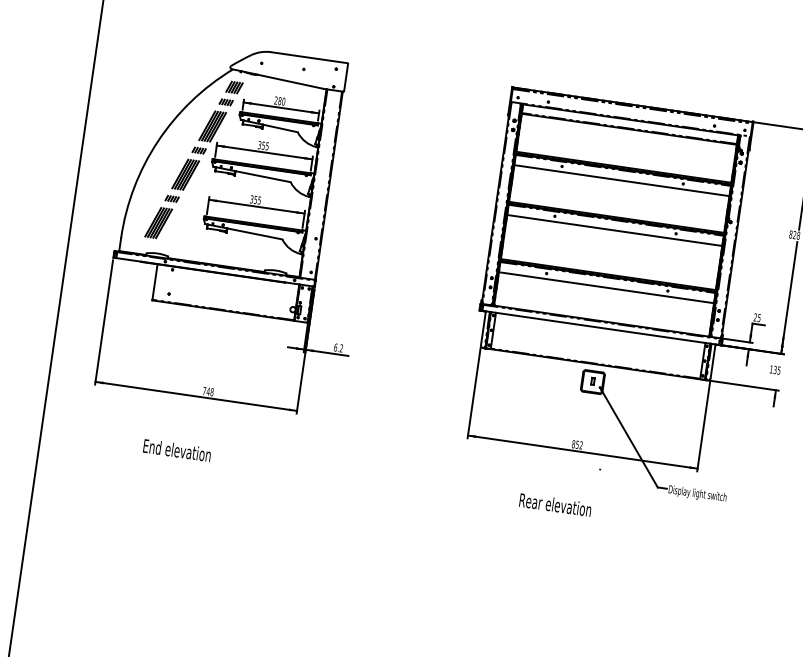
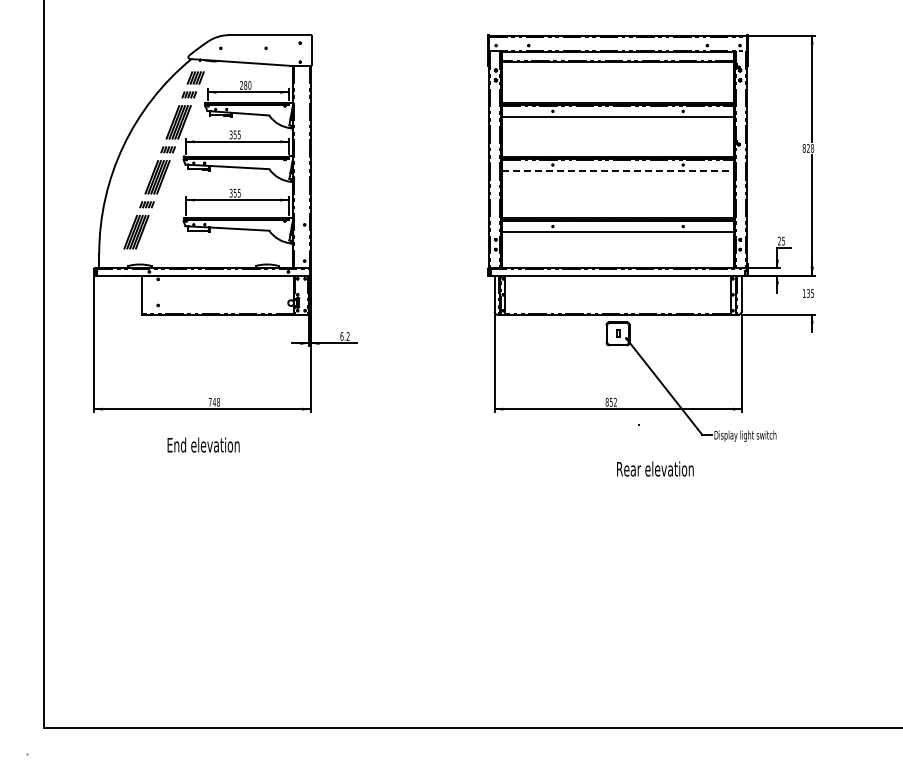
line: (615, 230) -> (618, 170), solid -> dashed
text: (177, 449) -> (203, 444), moved
text: (555, 504) -> (655, 468), moved

